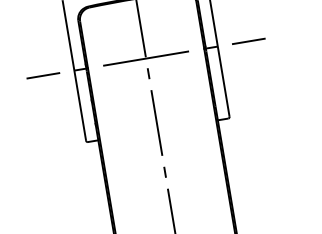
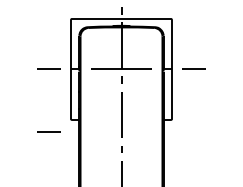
line: (57, 163) -> (48, 131), added

